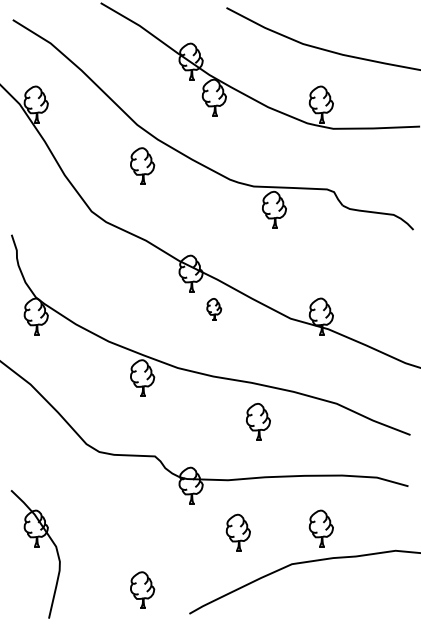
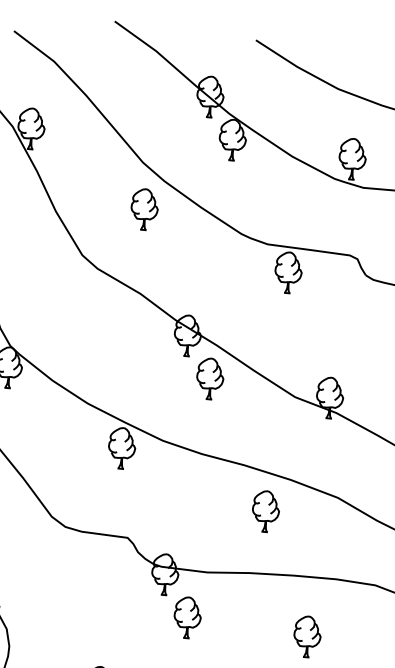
part: (213, 309) -> (209, 378), size x1.67
part: (258, 421) -> (265, 511), moved
part: (237, 532) -> (186, 617), moved

